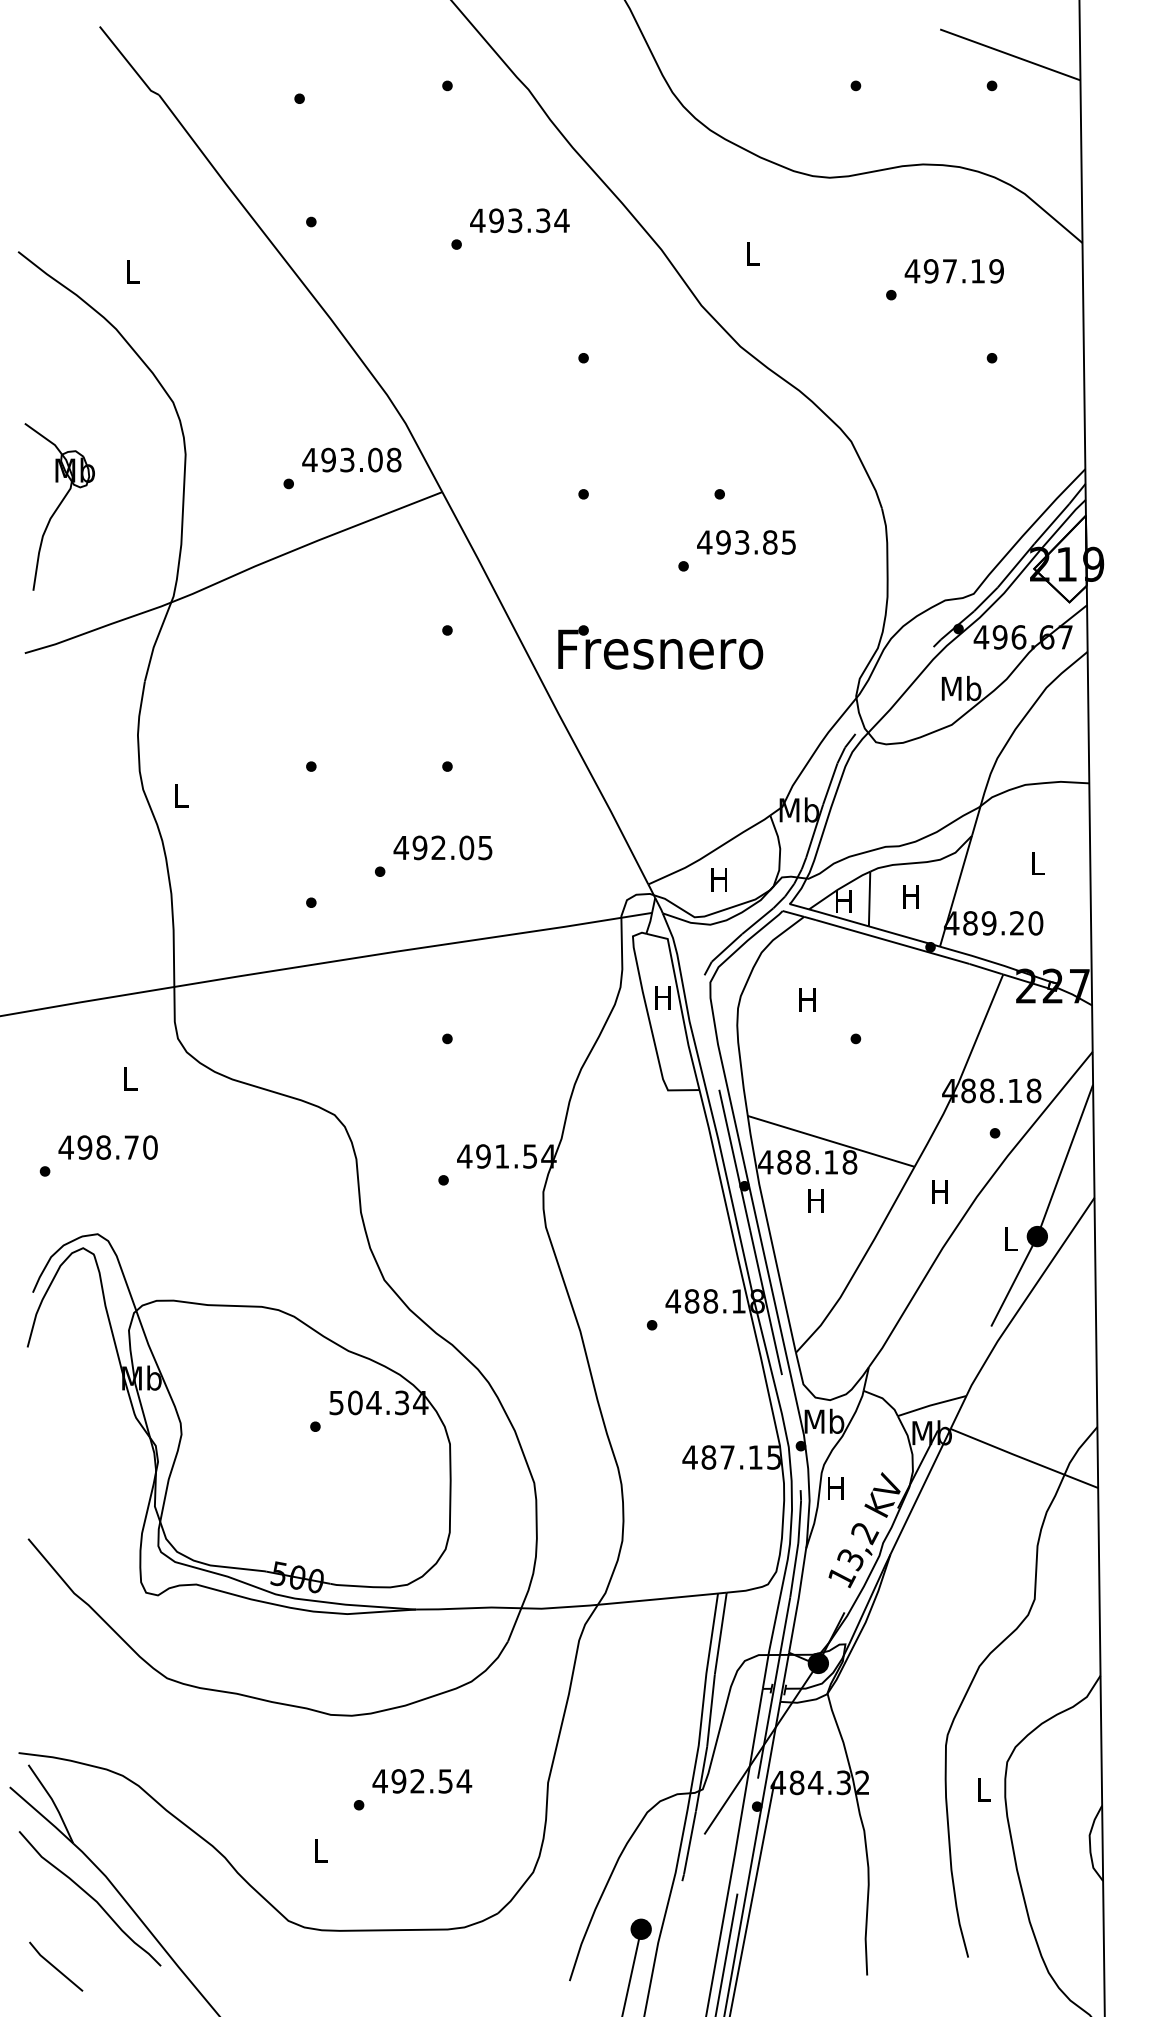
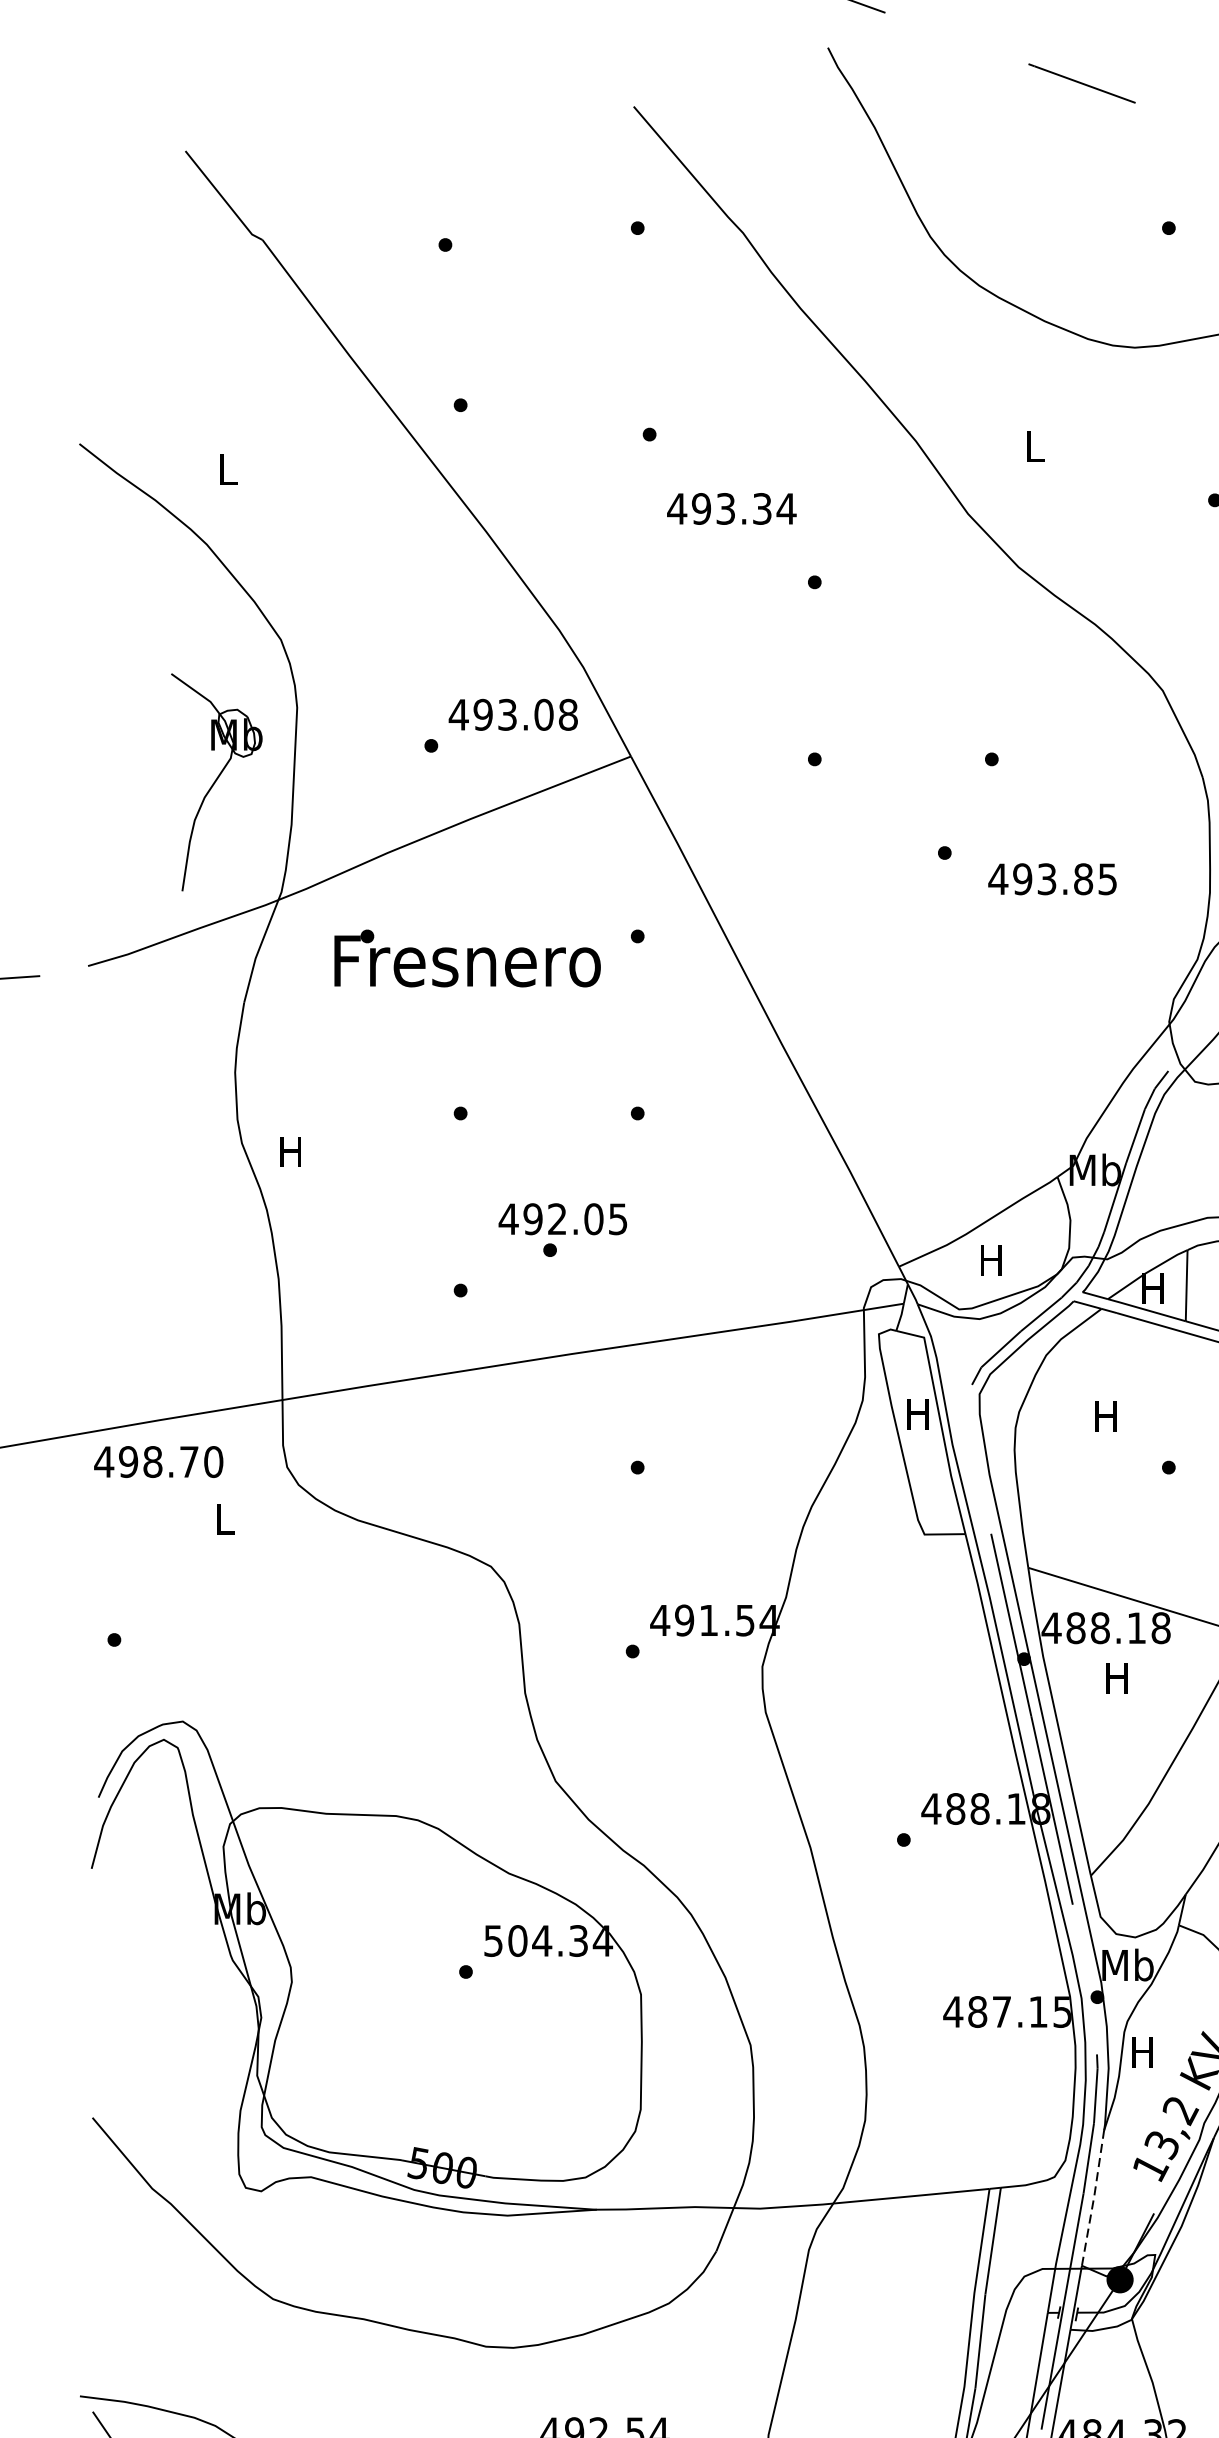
text: (519, 220) -> (731, 508), moved
part: (59, 506) -> (216, 781), moved
text: (746, 542) -> (1052, 879), moved
text: (660, 647) -> (467, 958), moved
text: (180, 795) -> (290, 1151), L -> H
text: (442, 847) -> (562, 1218), moved
text: (107, 1147) -> (157, 1461), moved
line: (798, 1599) -> (1094, 2196), solid -> dashed

